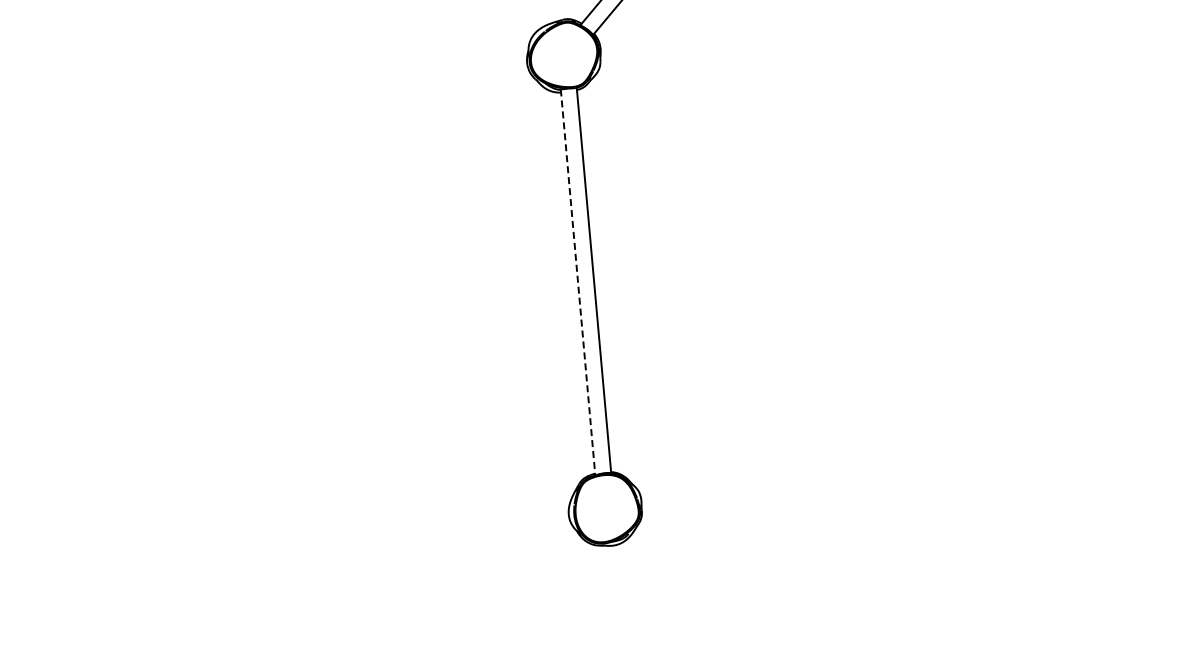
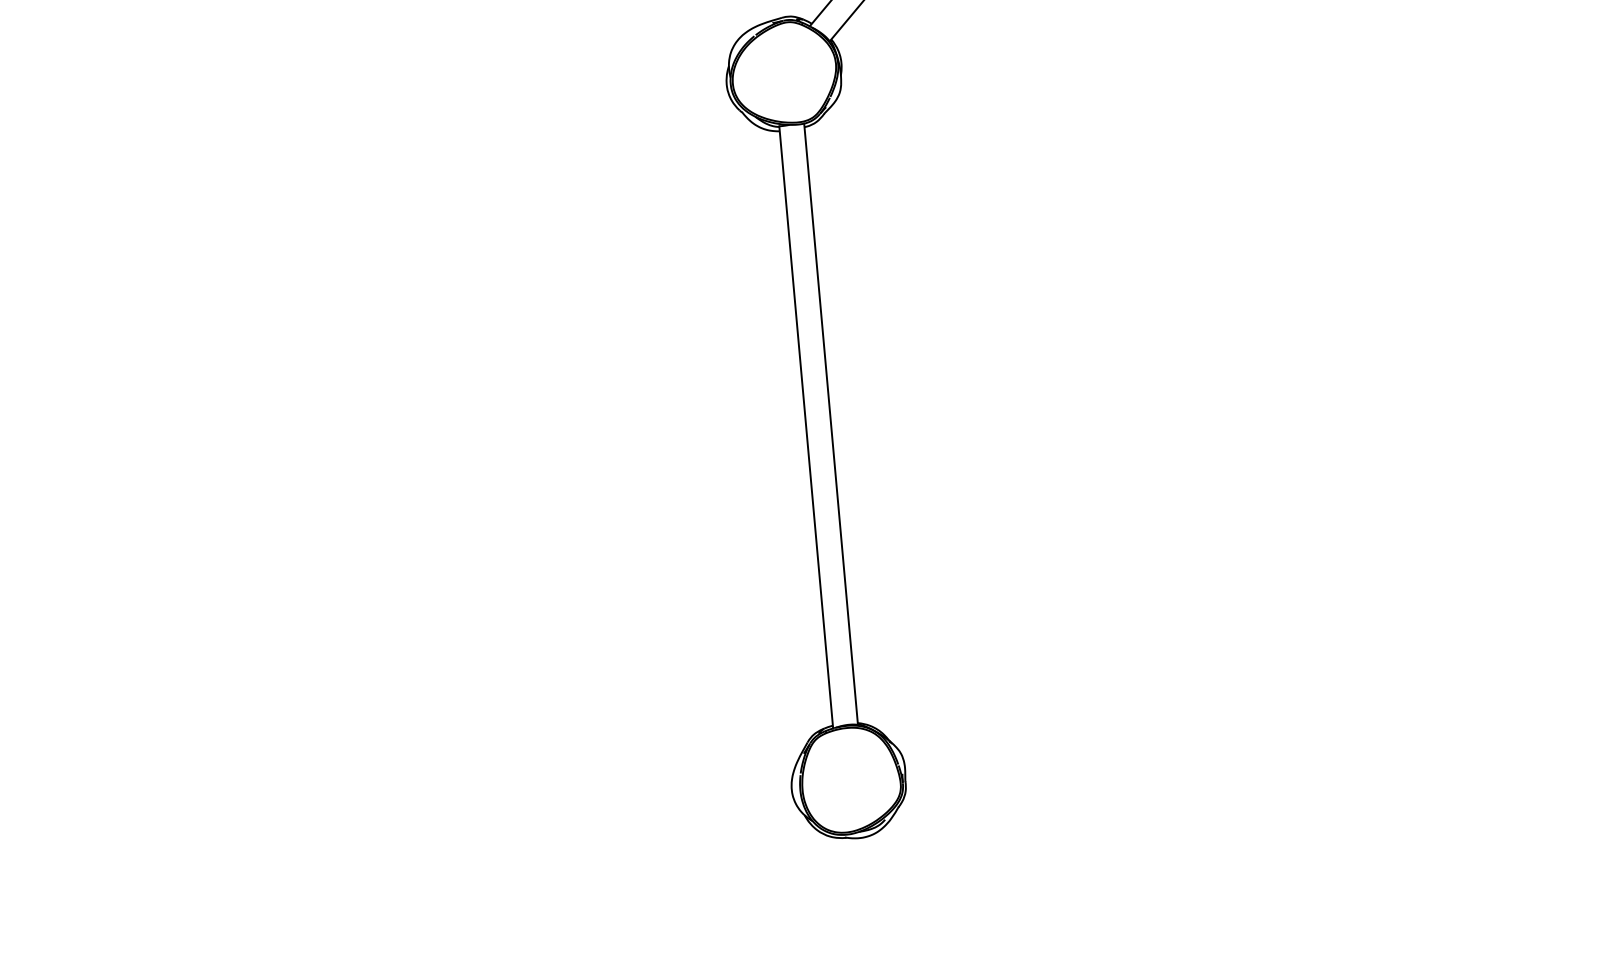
line: (578, 282) -> (806, 427), dashed -> solid

